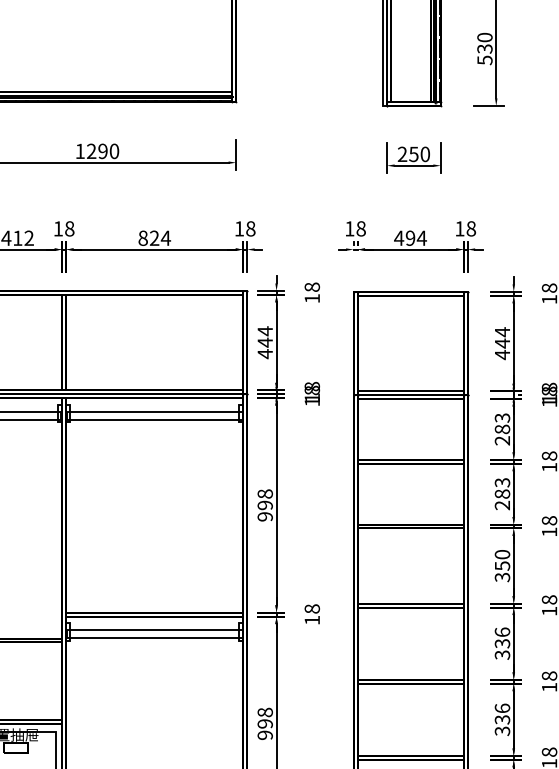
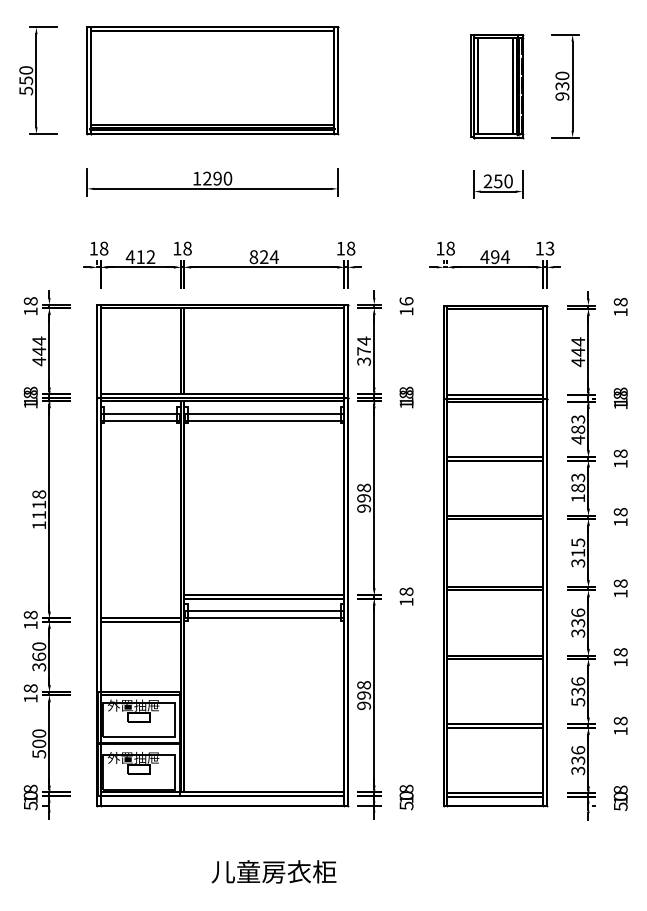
text: (485, 60) -> (562, 96), 530 -> 930
text: (470, 228) -> (549, 248), 18 -> 13
text: (312, 287) -> (406, 301), 18 -> 16
text: (265, 348) -> (364, 356), 444 -> 374
text: (501, 440) -> (577, 439), 283 -> 483
text: (501, 505) -> (577, 498), 283 -> 183
text: (502, 559) -> (578, 547), 350 -> 315
text: (501, 730) -> (577, 701), 336 -> 536

